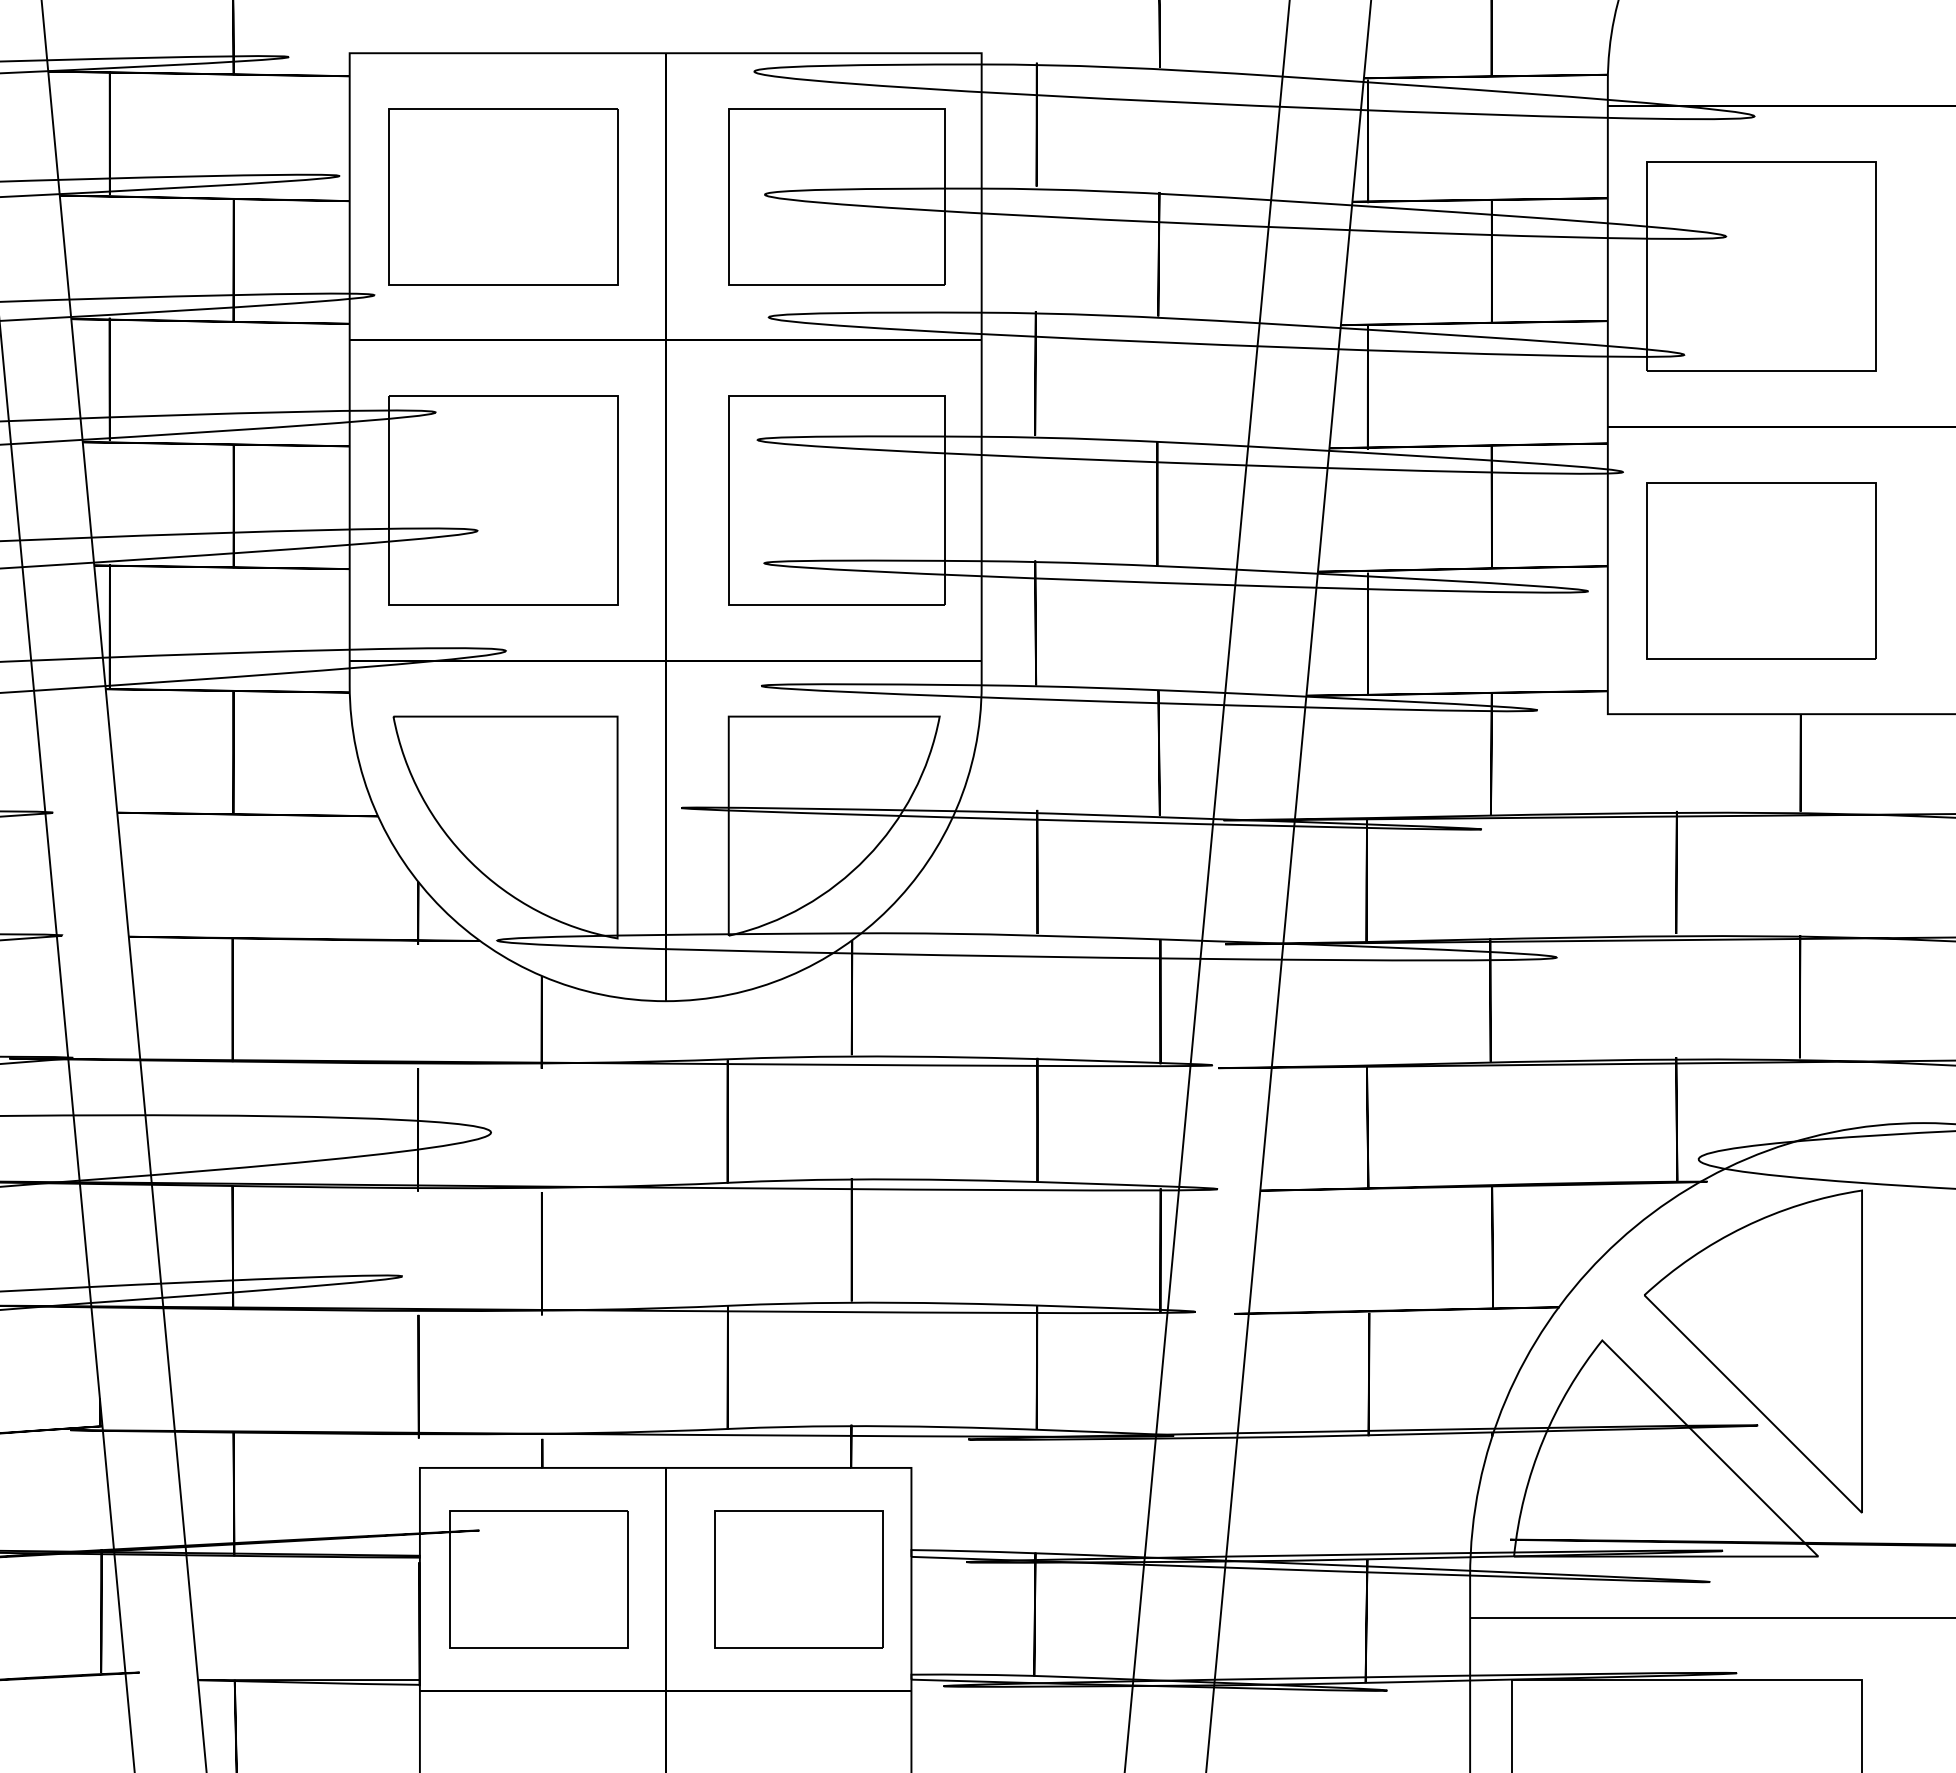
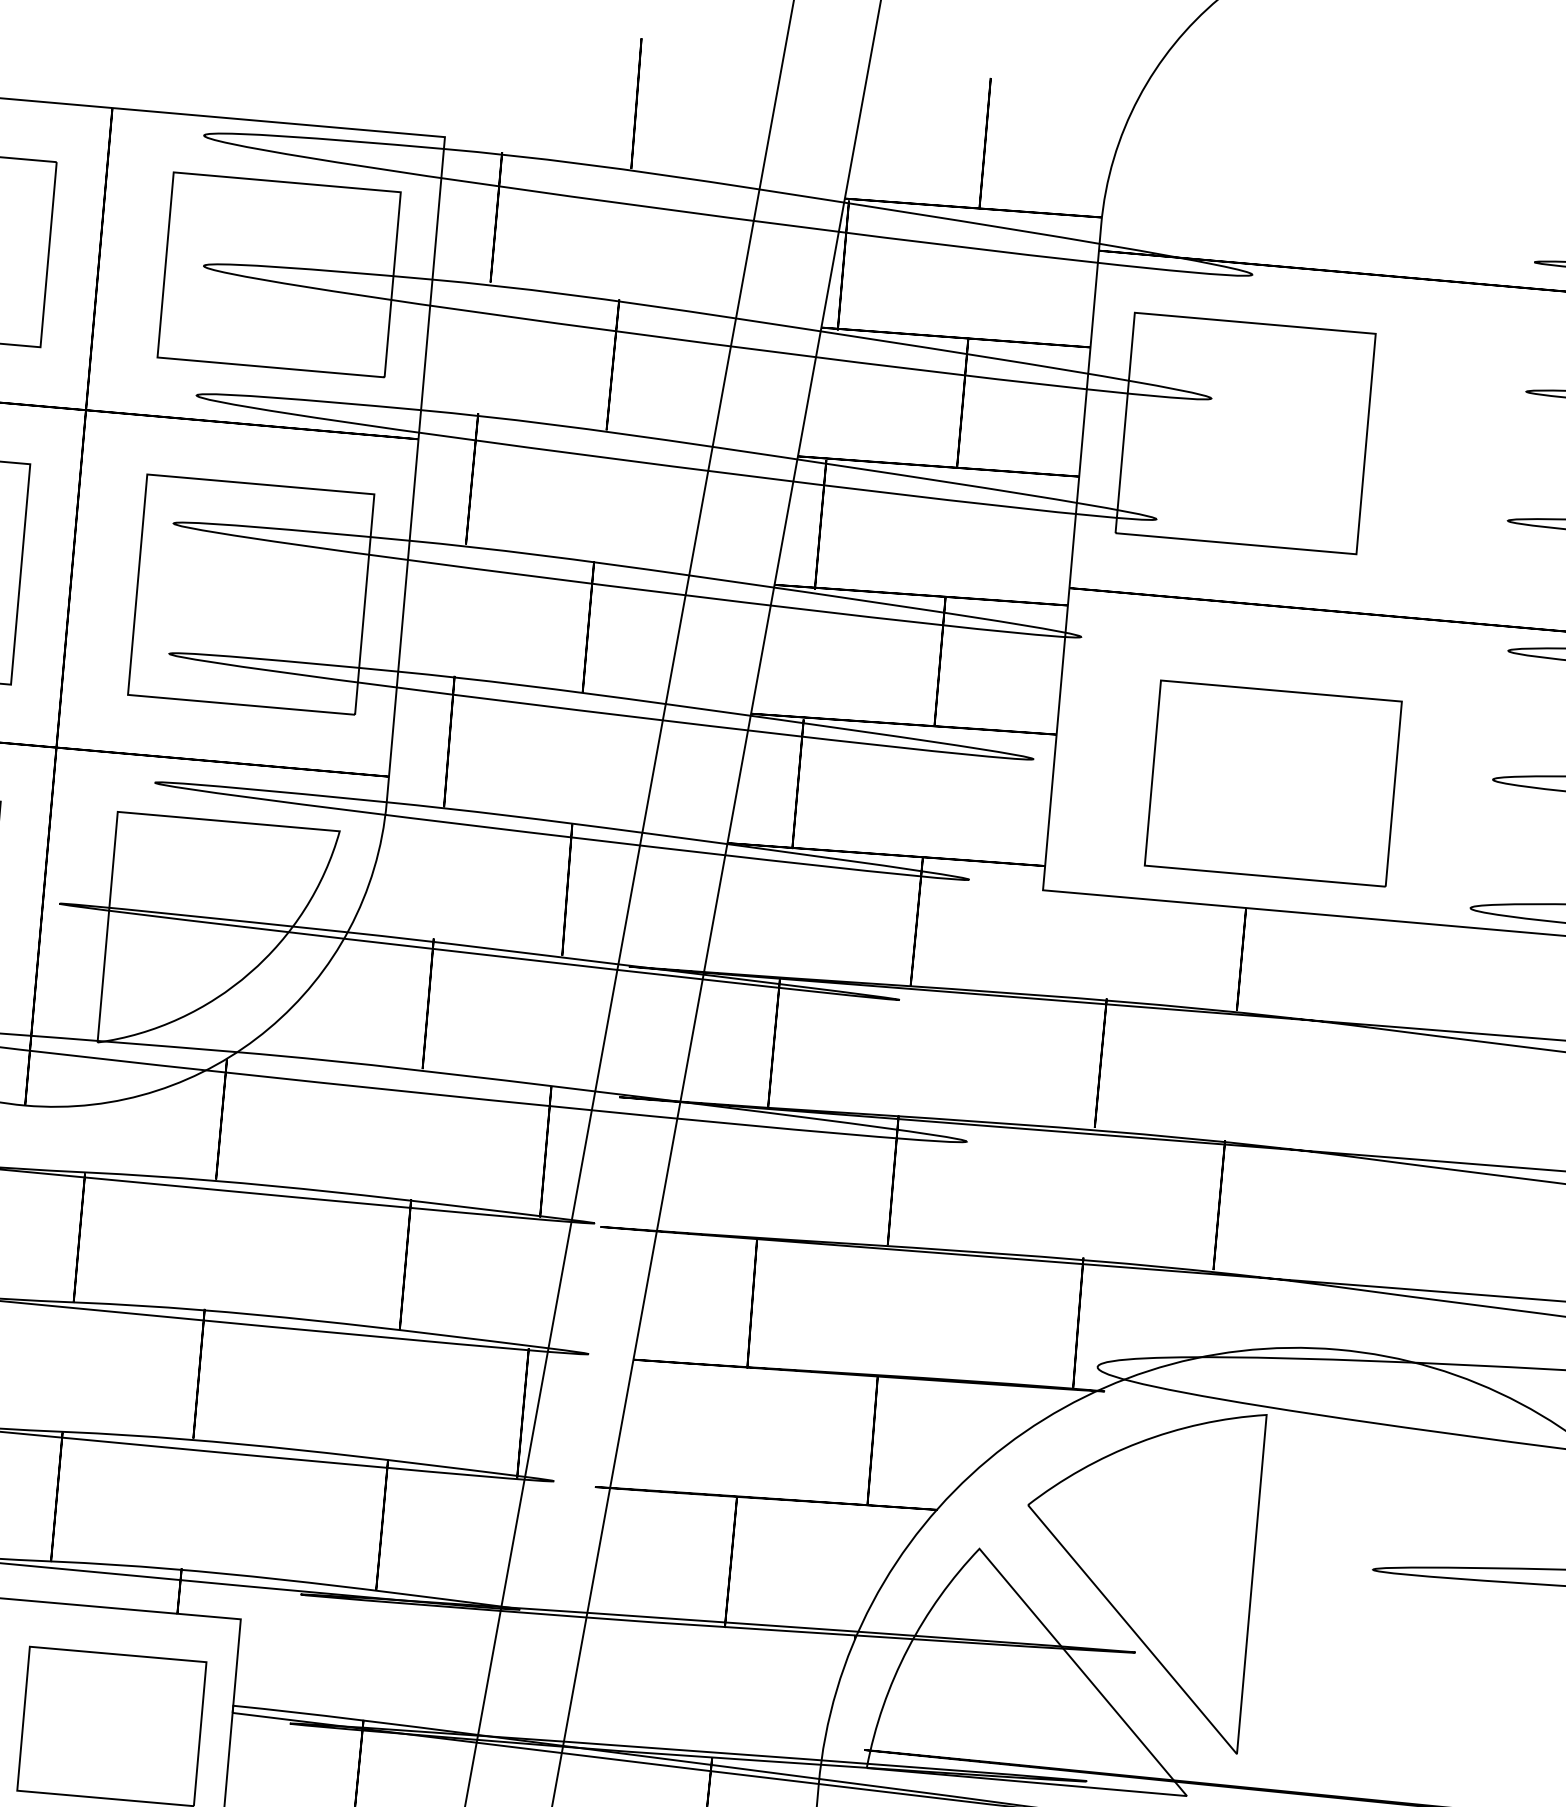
part: (1761, 570) -> (1273, 783), moved

